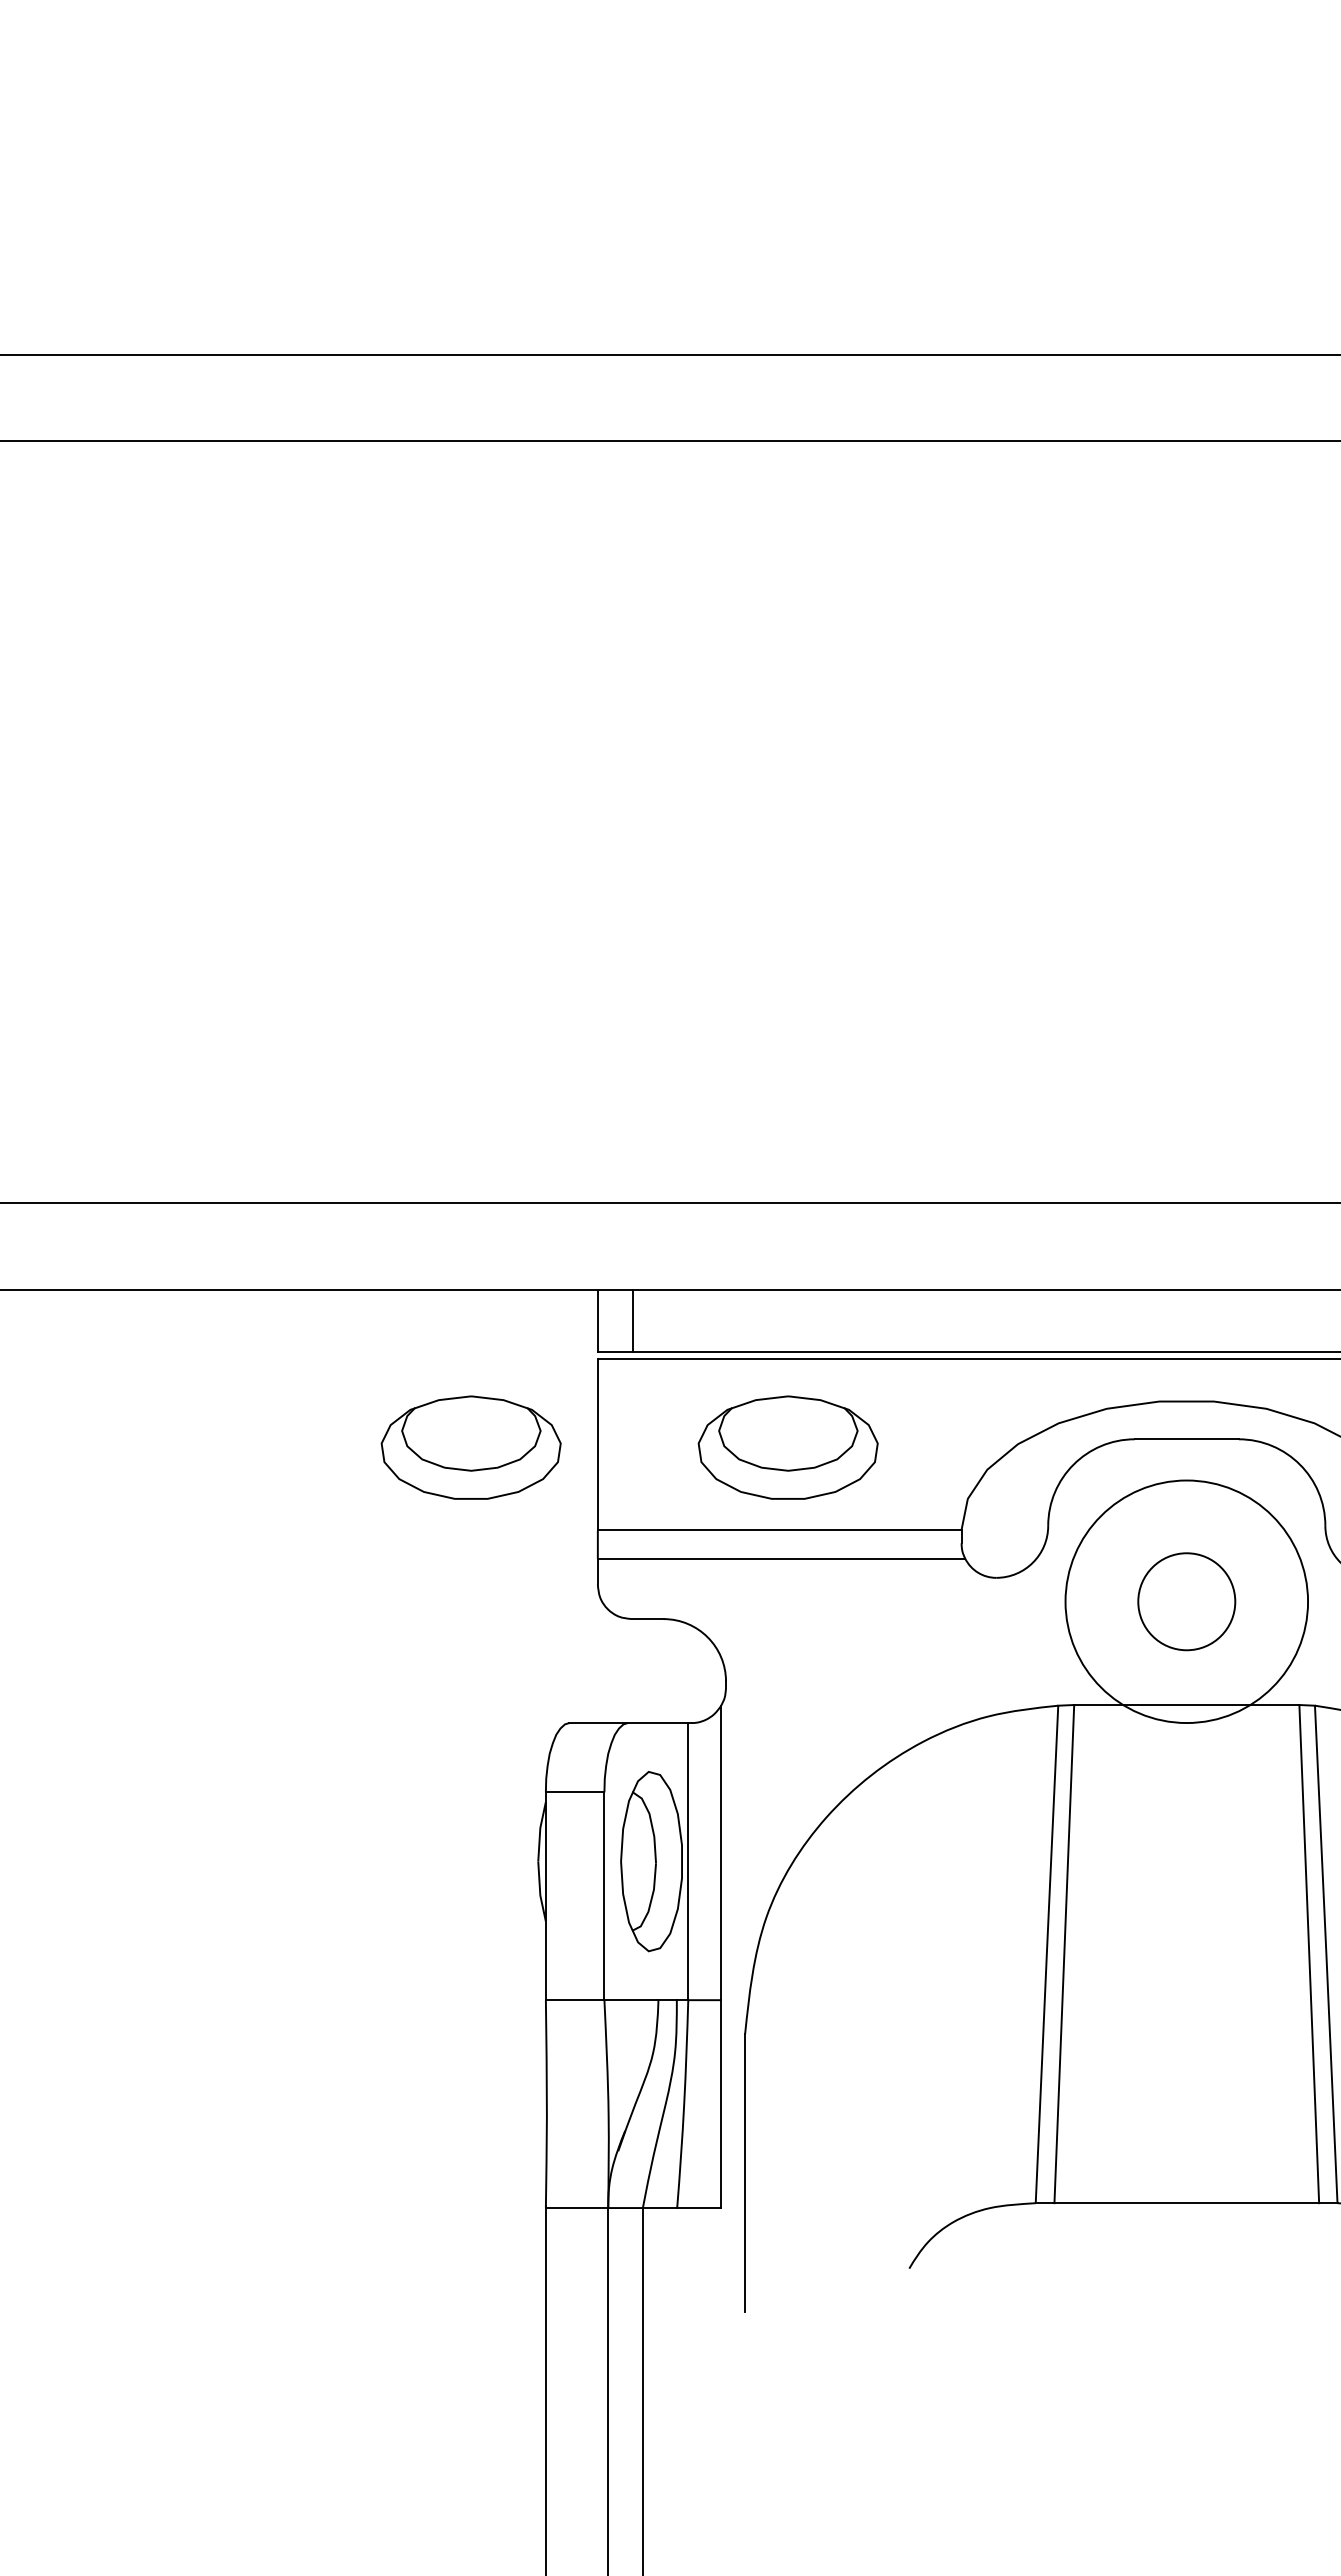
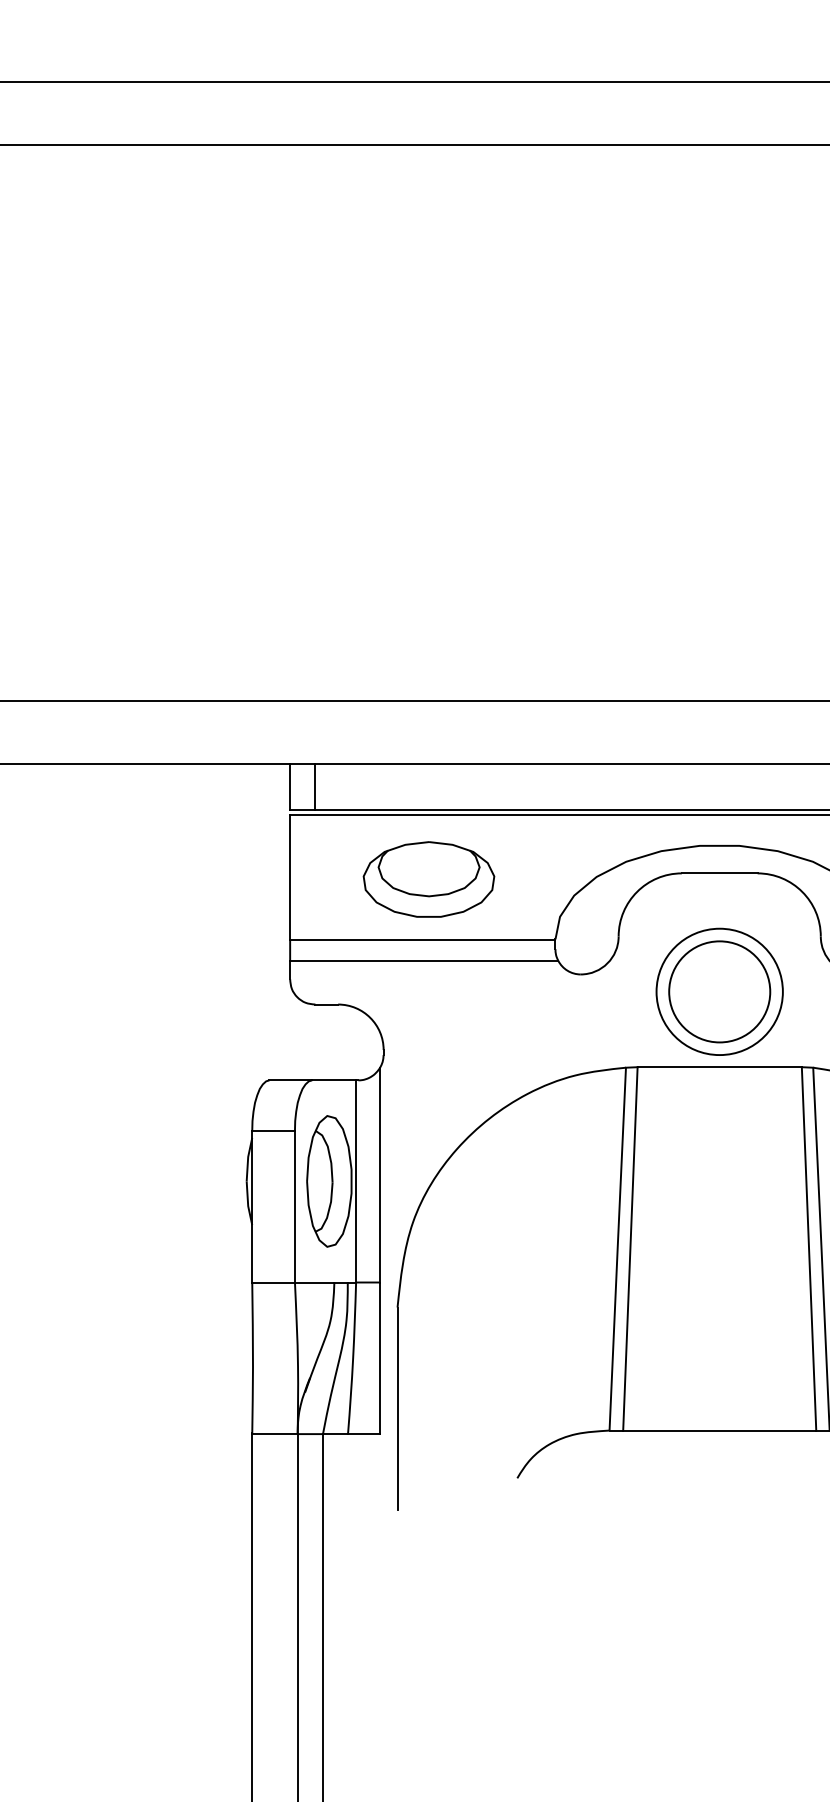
part: (470, 1447) -> (197, 879), removed
circle: (1186, 1601) -> (719, 991), size x0.71
circle: (1186, 1601) -> (719, 991), size x1.43

